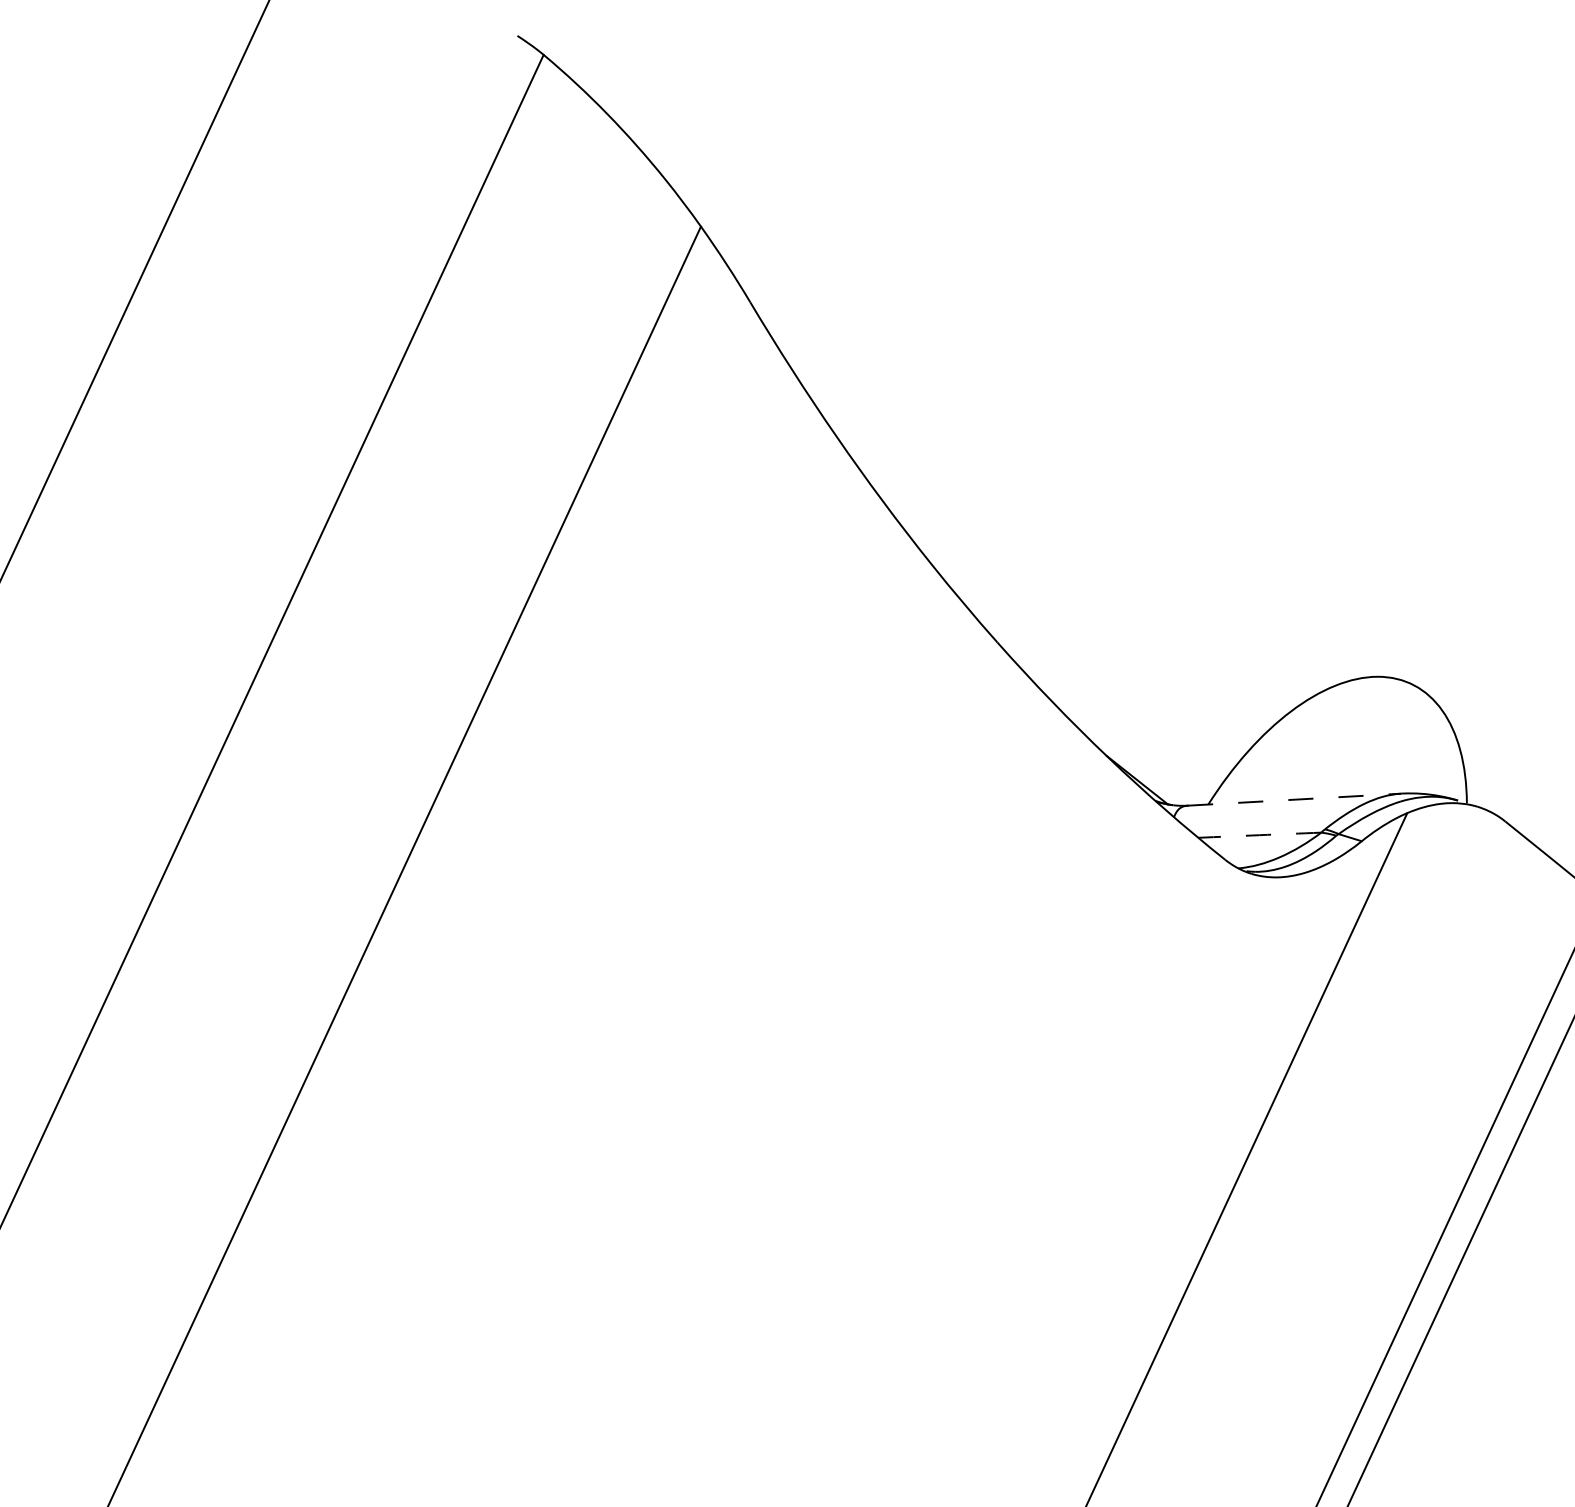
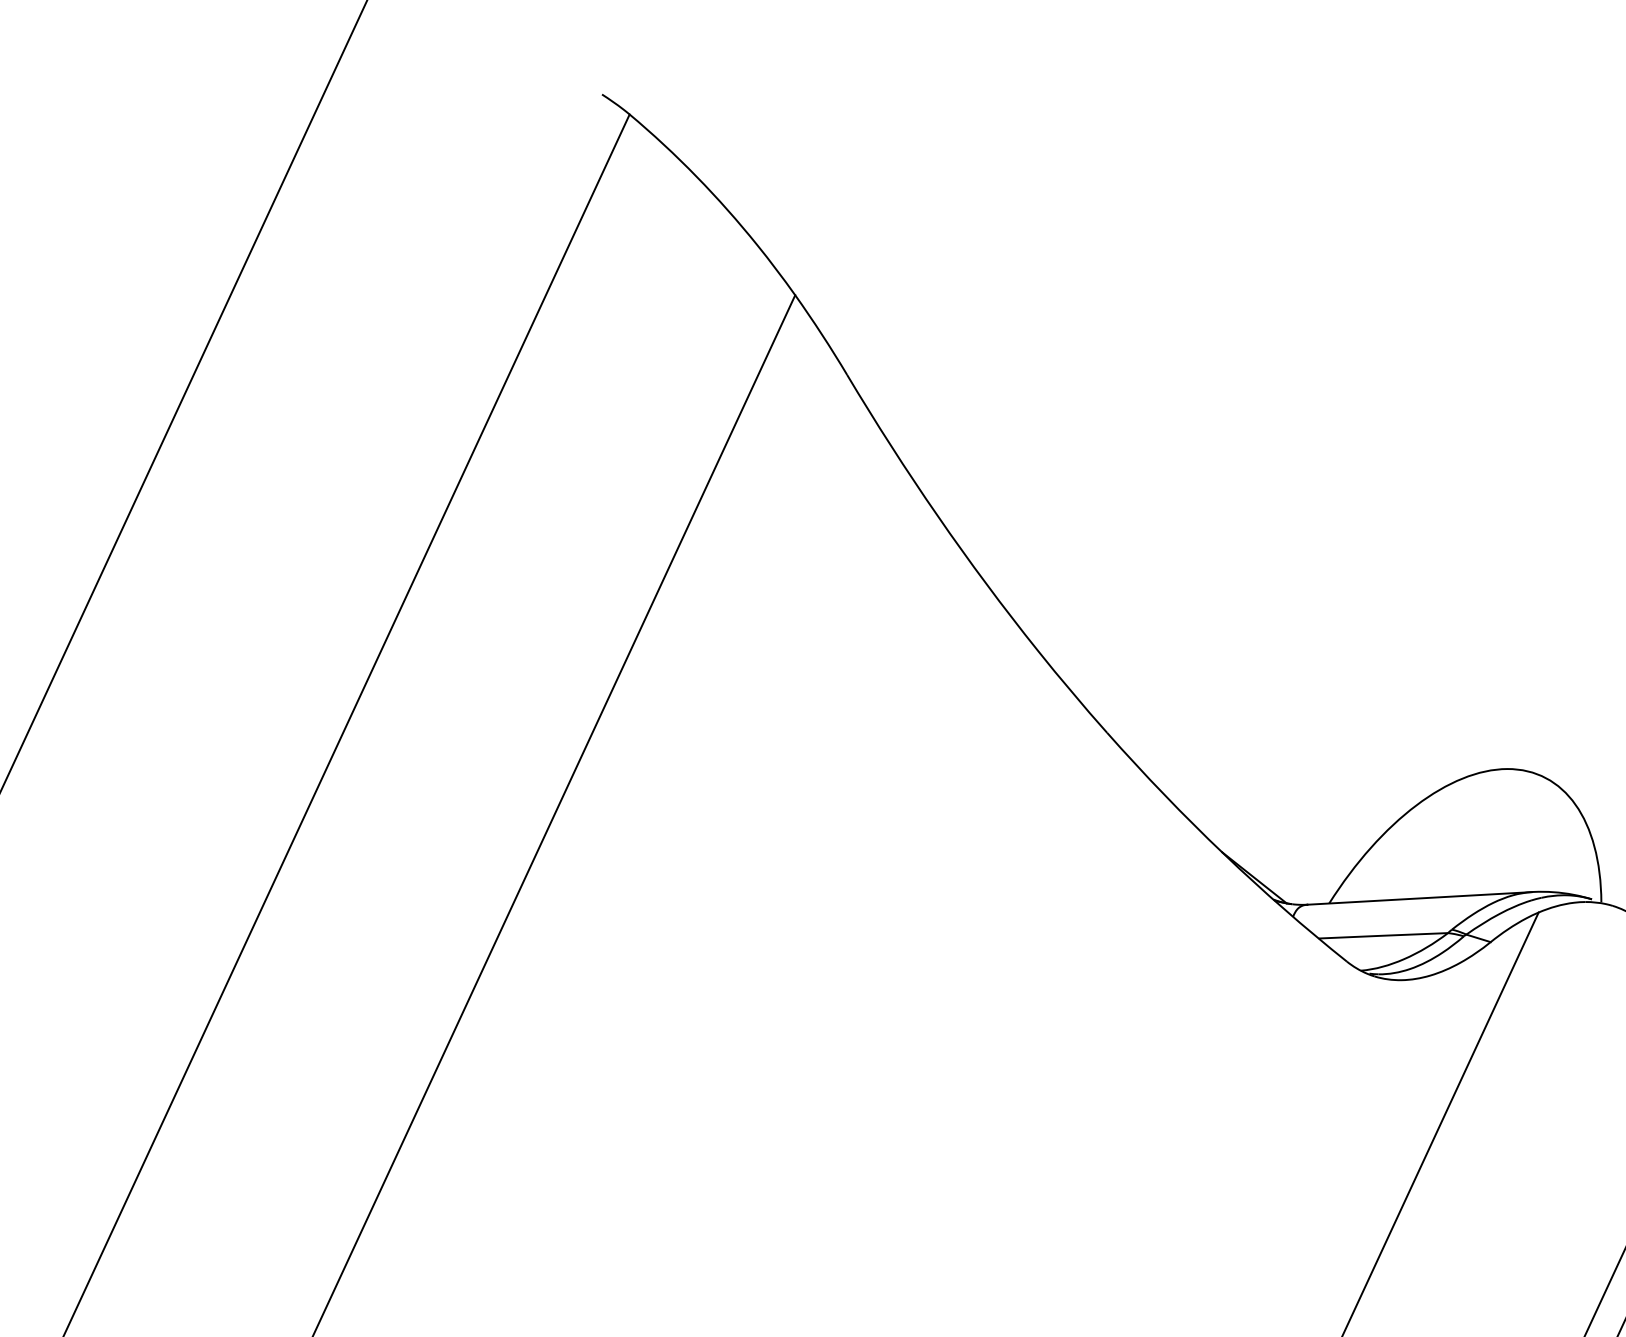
line: (1294, 799) -> (1419, 898), dashed -> solid
arc: (1259, 835) -> (1383, 936), dashed -> solid

